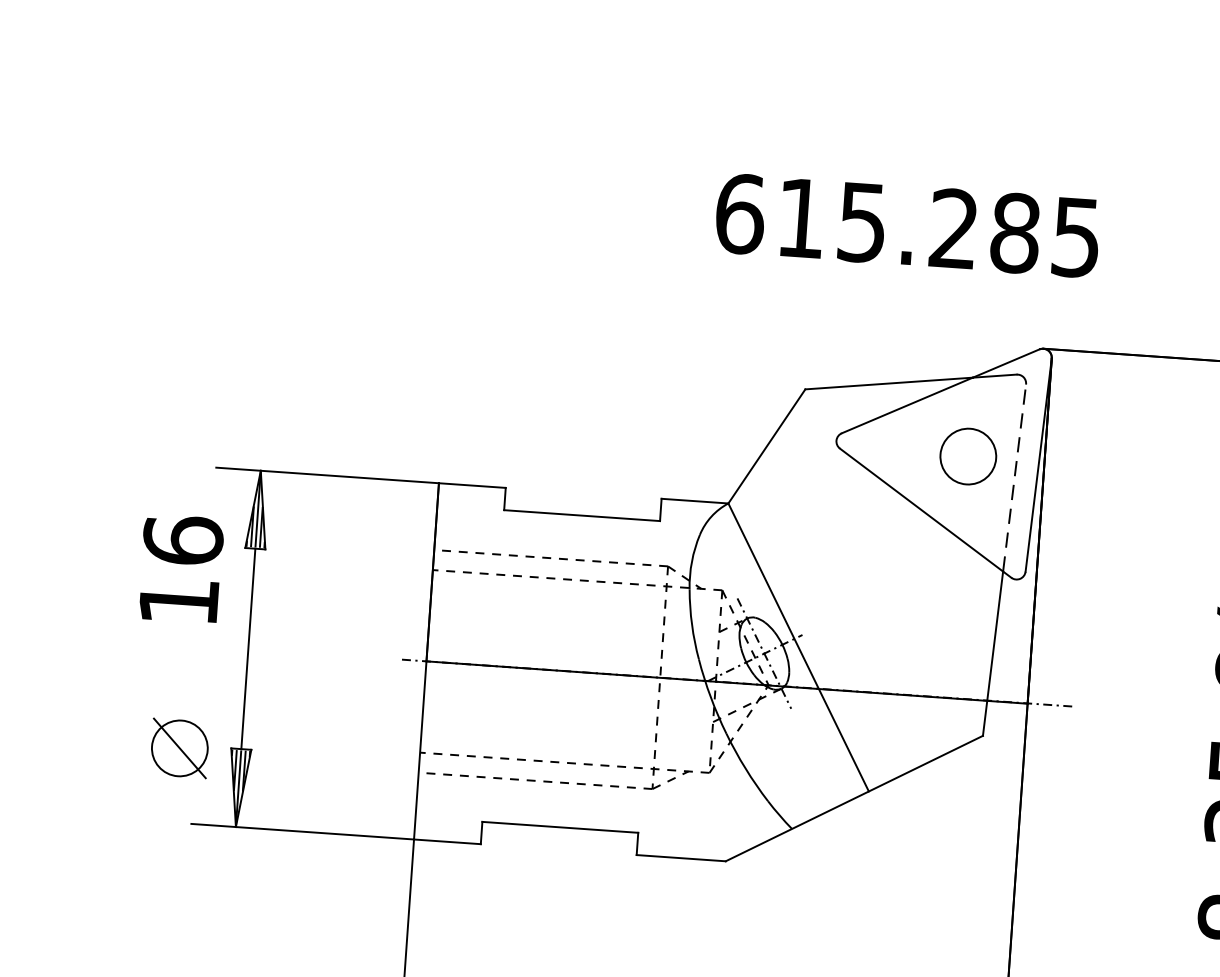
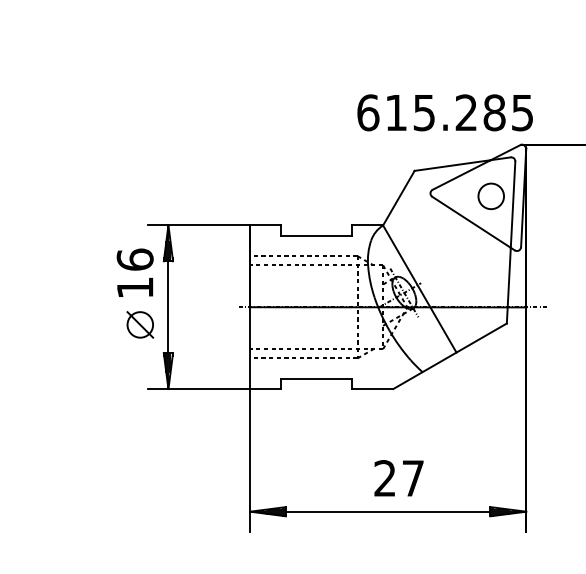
text: (906, 224) -> (444, 112), moved
line: (1015, 477) -> (513, 204), dashed -> solid
part: (180, 747) -> (140, 324), moved

